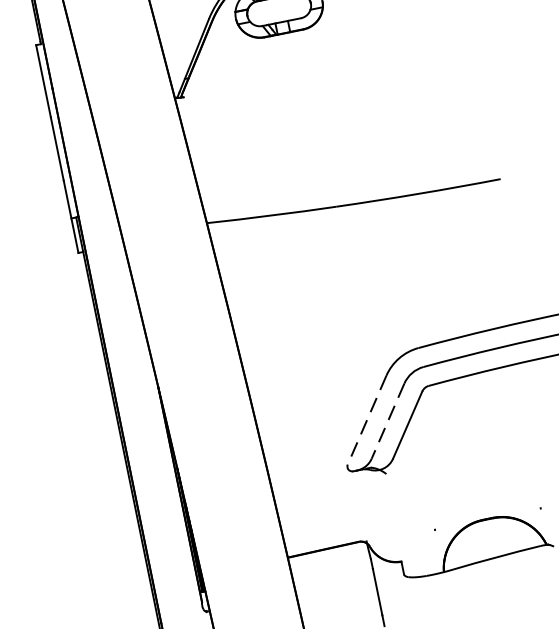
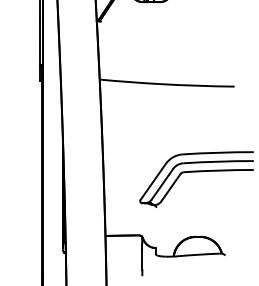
line: (365, 421) -> (152, 182), dashed -> solid
line: (388, 421) -> (162, 184), dashed -> solid

